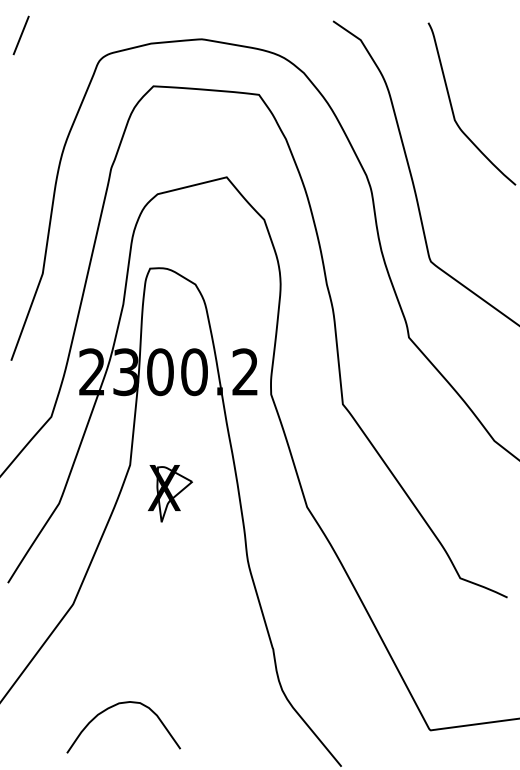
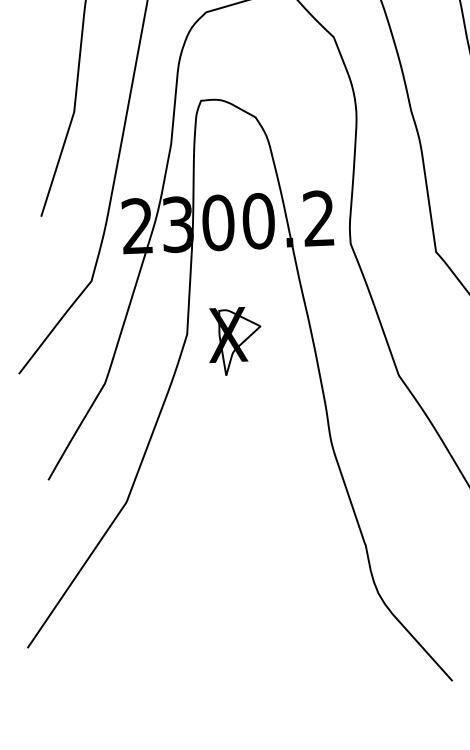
part: (170, 493) -> (235, 341), moved
curve: (117, 705) -> (184, 619), removed

